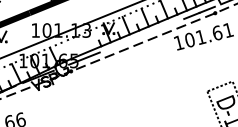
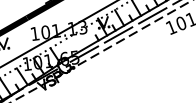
line: (160, 28) -> (152, 16), added
line: (122, 43) -> (118, 35), added

